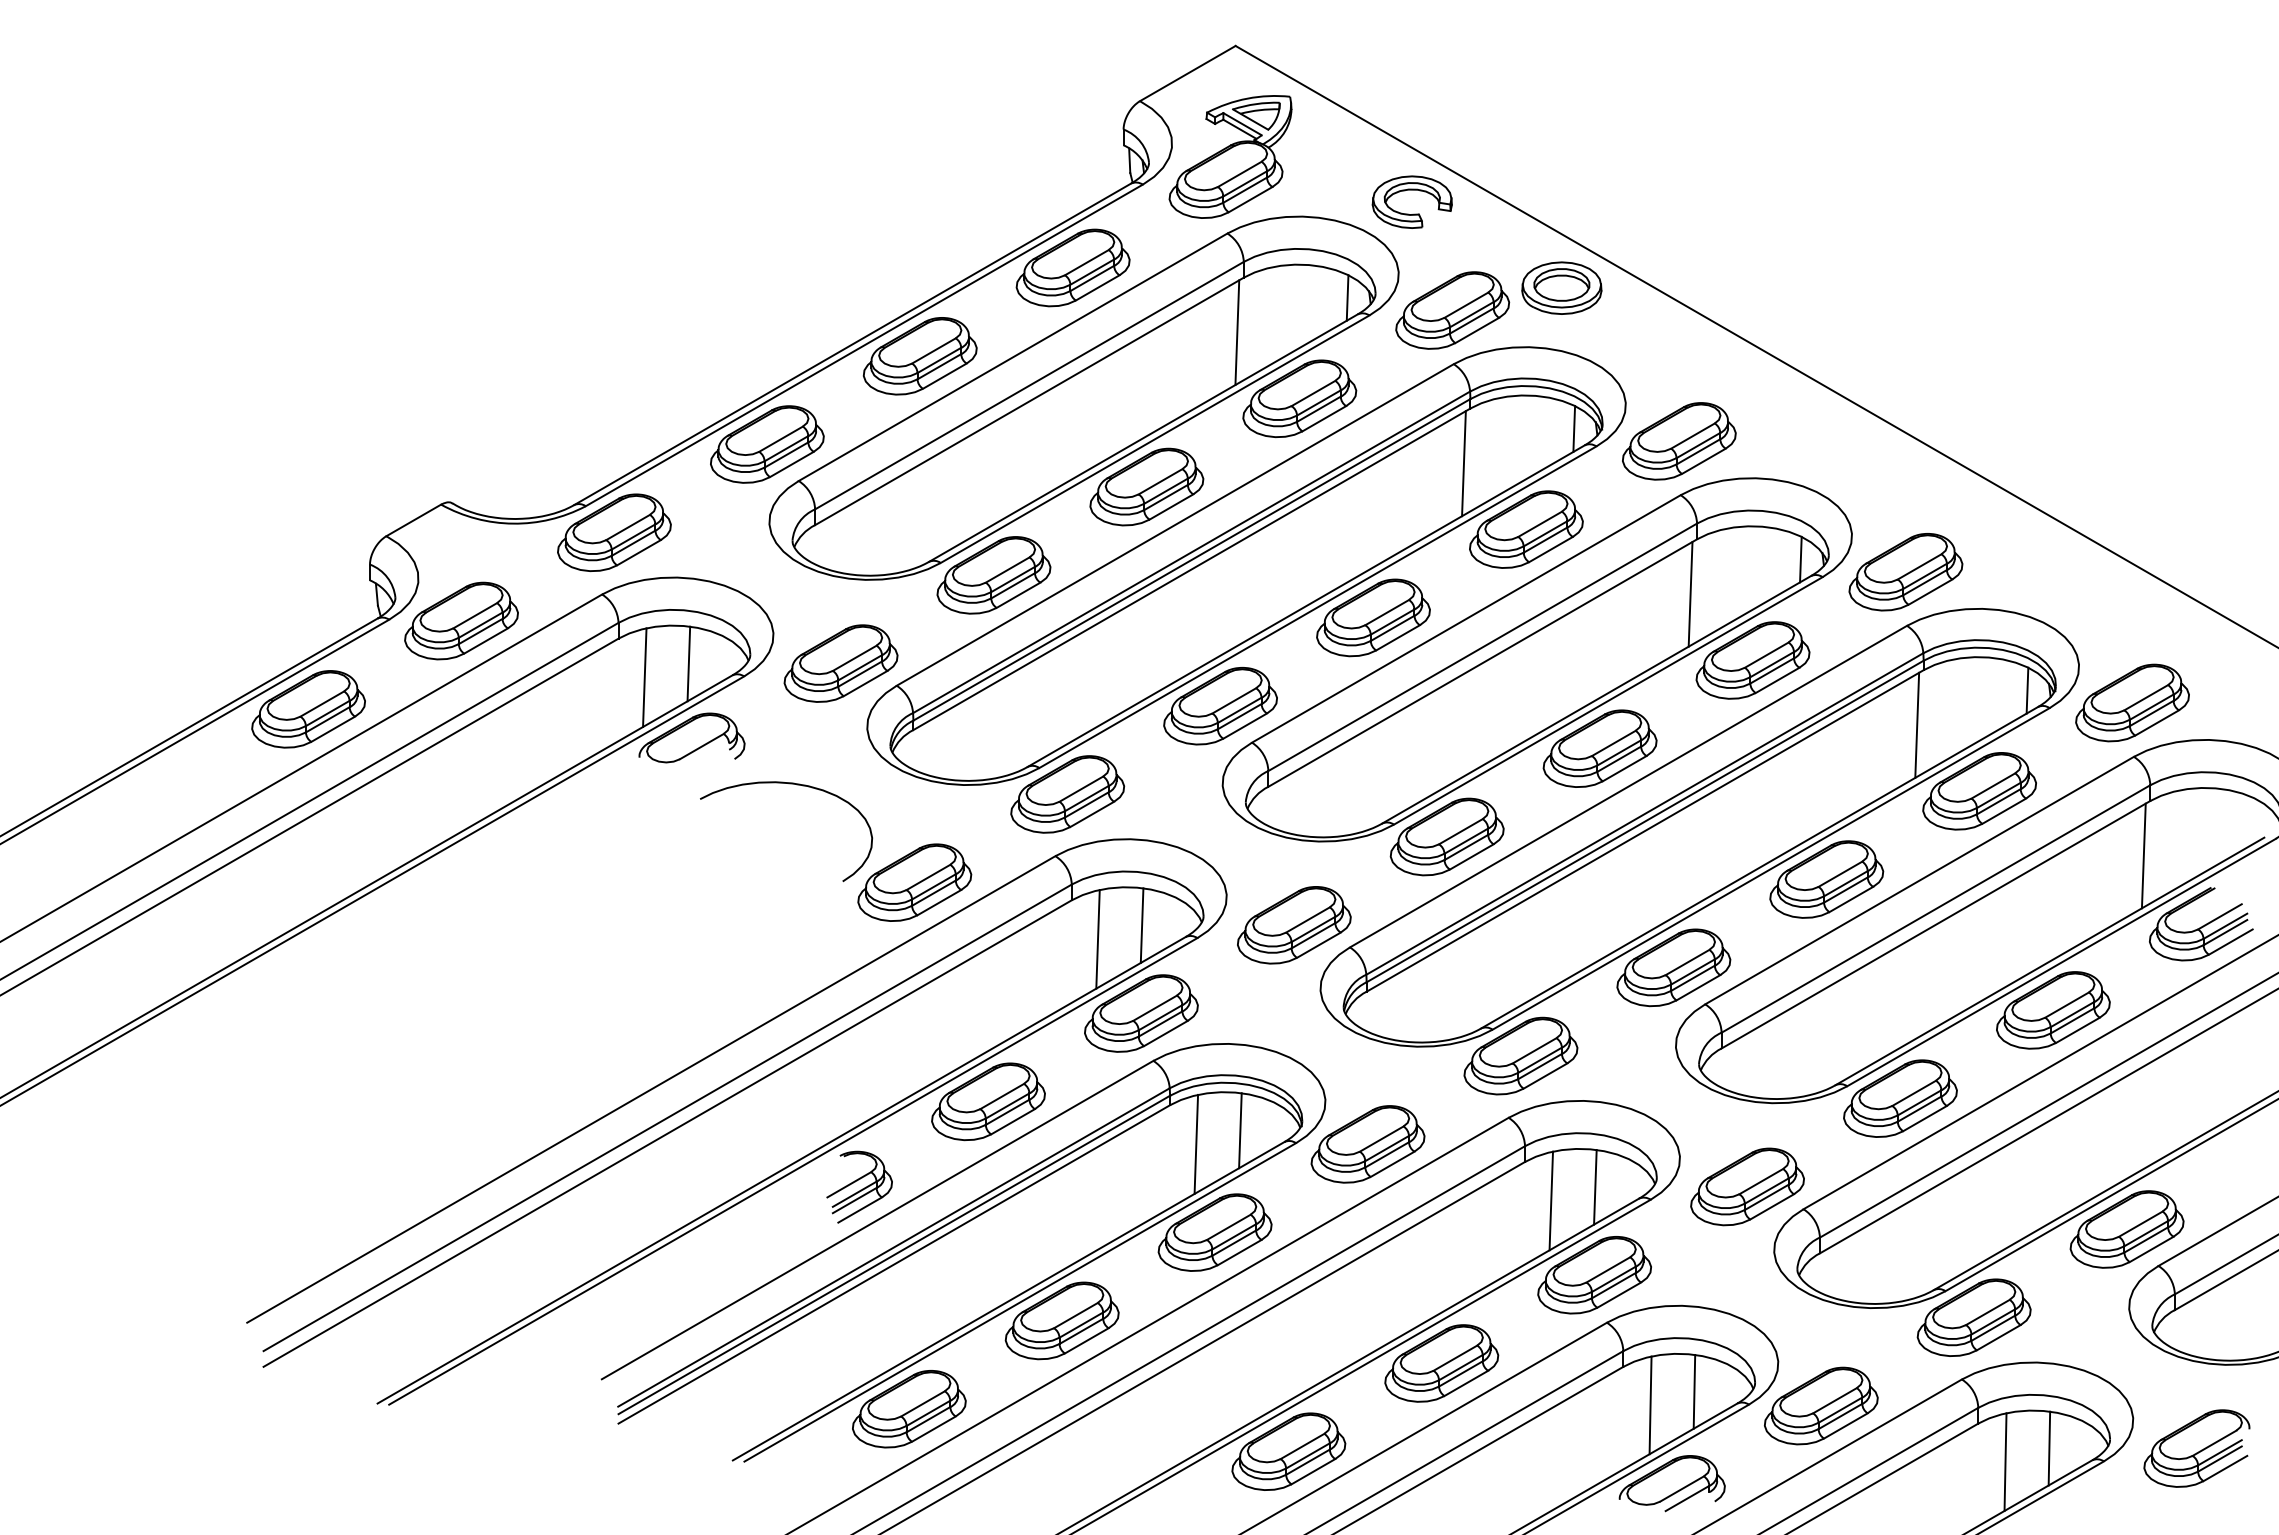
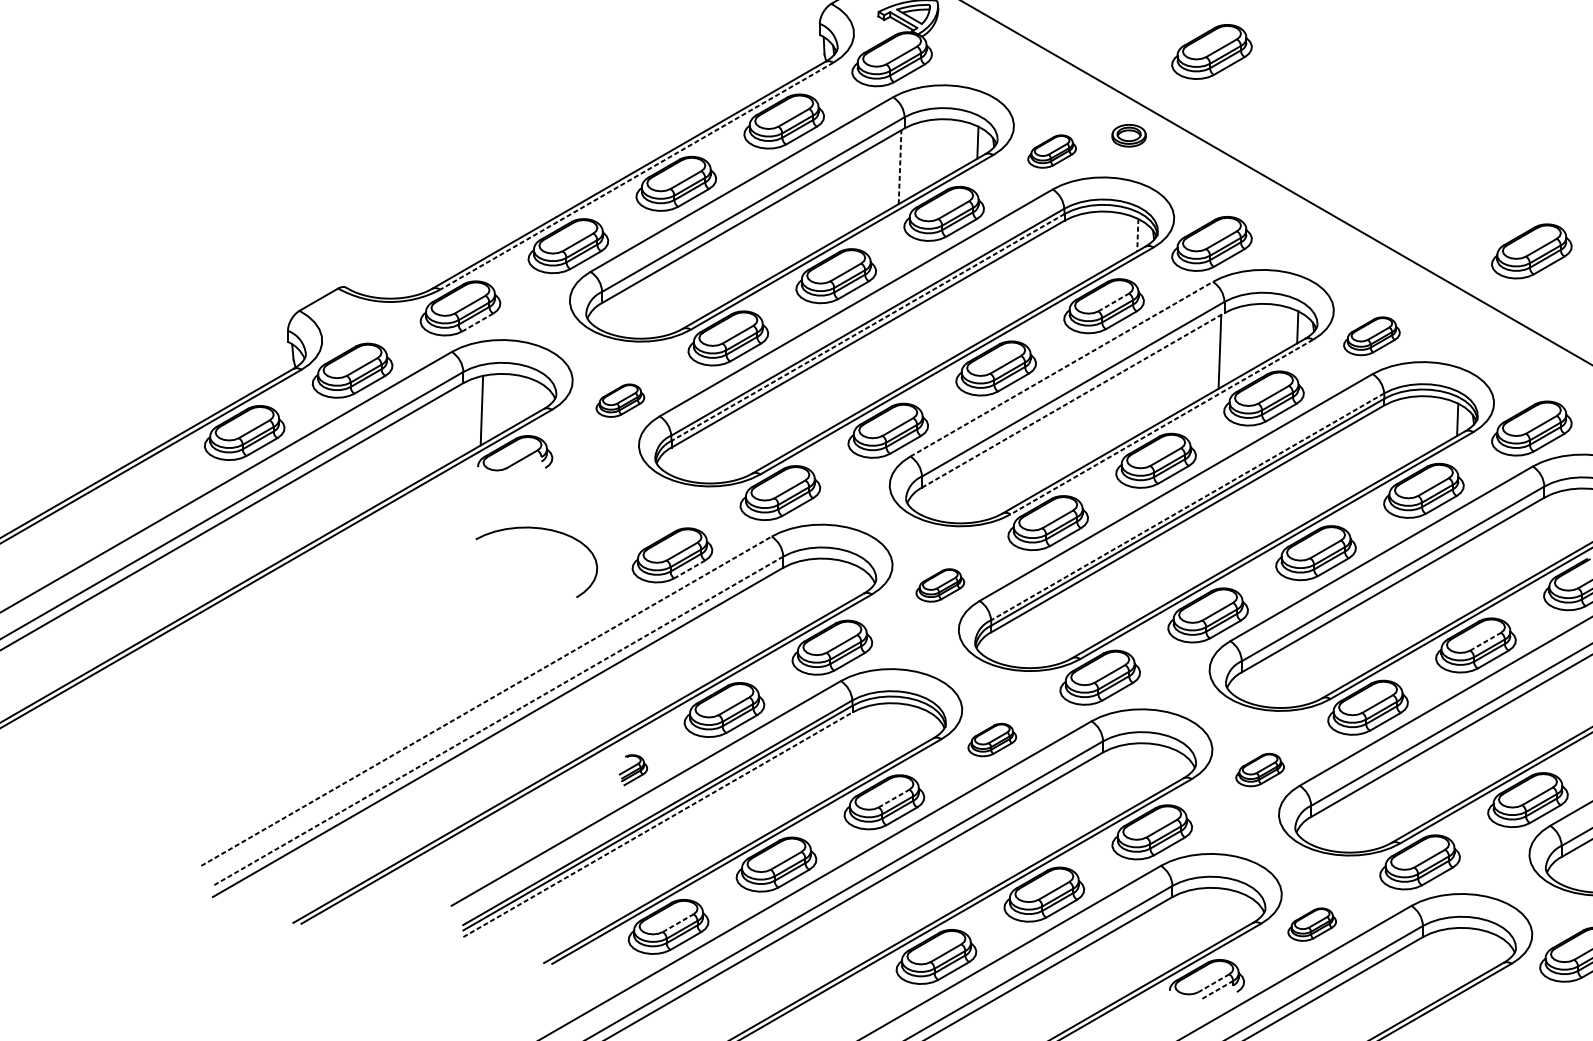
part: (1679, 169) -> (1212, 52), added
part: (1411, 190) -> (1022, 66), removed
part: (1561, 287) -> (1128, 135), size x0.6
part: (1452, 310) -> (1051, 151), size x0.6
line: (1237, 332) -> (900, 167), solid -> dashed
line: (864, 345) -> (636, 176), solid -> dashed
line: (1574, 429) -> (1138, 235), solid -> dashed
part: (2132, 451) -> (1531, 251), added
line: (1463, 463) -> (1059, 259), removed
line: (1540, 524) -> (1114, 302), solid -> dashed
line: (638, 552) -> (477, 322), solid -> dashed
line: (1191, 559) -> (867, 327), solid -> dashed
part: (1905, 572) -> (1371, 336), size x0.7
line: (1466, 618) -> (1061, 368), solid -> dashed
line: (1483, 662) -> (1073, 399), solid -> dashed
line: (688, 663) -> (512, 400), removed
part: (840, 663) -> (620, 400), size x0.6
line: (1607, 701) -> (1161, 427), solid -> dashed
line: (1917, 724) -> (1380, 443), removed
curve: (788, 784) -> (538, 529), moved
line: (1644, 814) -> (1187, 507), solid -> dashed
line: (2143, 855) -> (1539, 536), removed
line: (938, 902) -> (689, 569), solid -> dashed
line: (1141, 925) -> (832, 585), removed
part: (1294, 925) -> (940, 585), size x0.6
line: (1097, 938) -> (801, 594), removed
line: (2067, 1004) -> (1485, 641), solid -> dashed
line: (651, 1089) -> (486, 701), solid -> dashed
line: (667, 1117) -> (497, 721), solid -> dashed
line: (1240, 1130) -> (902, 730), removed
line: (1196, 1143) -> (871, 739), removed
part: (1367, 1144) -> (991, 740), size x0.6
part: (859, 1186) -> (633, 769), size x0.6
line: (1595, 1186) -> (1152, 769), removed
part: (1747, 1186) -> (1260, 769), size x0.6
line: (1551, 1200) -> (1121, 779), removed
line: (1229, 1227) -> (894, 798), solid -> dashed
line: (894, 1264) -> (658, 824), solid -> dashed
line: (1694, 1391) -> (1222, 914), removed
line: (923, 1403) -> (678, 922), solid -> dashed
line: (1650, 1405) -> (1191, 924), removed
part: (1821, 1405) -> (1312, 924), size x0.6
line: (2049, 1448) -> (1473, 954), removed
line: (2005, 1461) -> (1442, 963), removed
line: (1681, 1489) -> (1213, 983), solid -> dashed
line: (1687, 1498) -> (1217, 989), solid -> dashed

